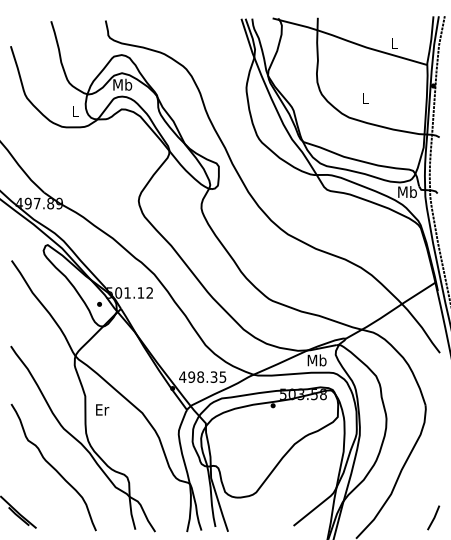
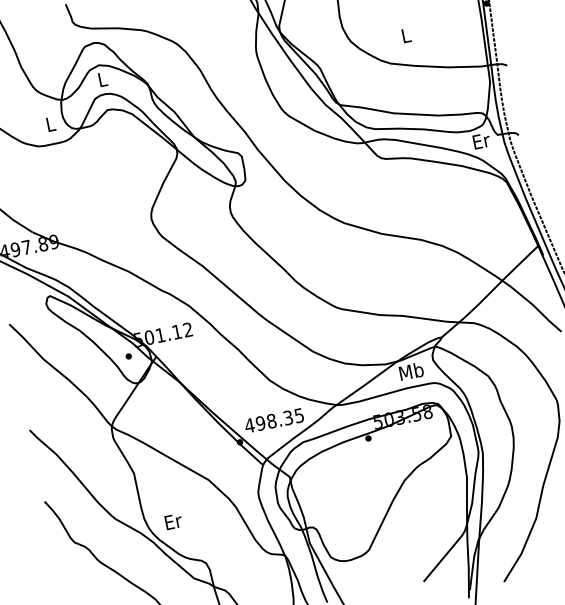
text: (122, 84) -> (102, 79), Mb -> L
text: (407, 191) -> (481, 140), Mb -> Er
text: (102, 409) -> (173, 521), moved

